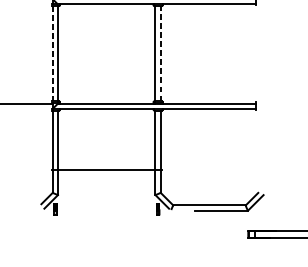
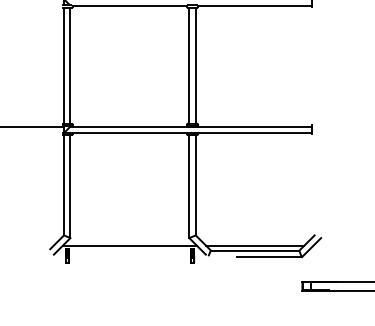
line: (160, 53) -> (195, 65), dashed -> solid
line: (53, 54) -> (64, 66), dashed -> solid
line: (106, 170) -> (129, 246), moved
line: (209, 202) -> (255, 246), added

